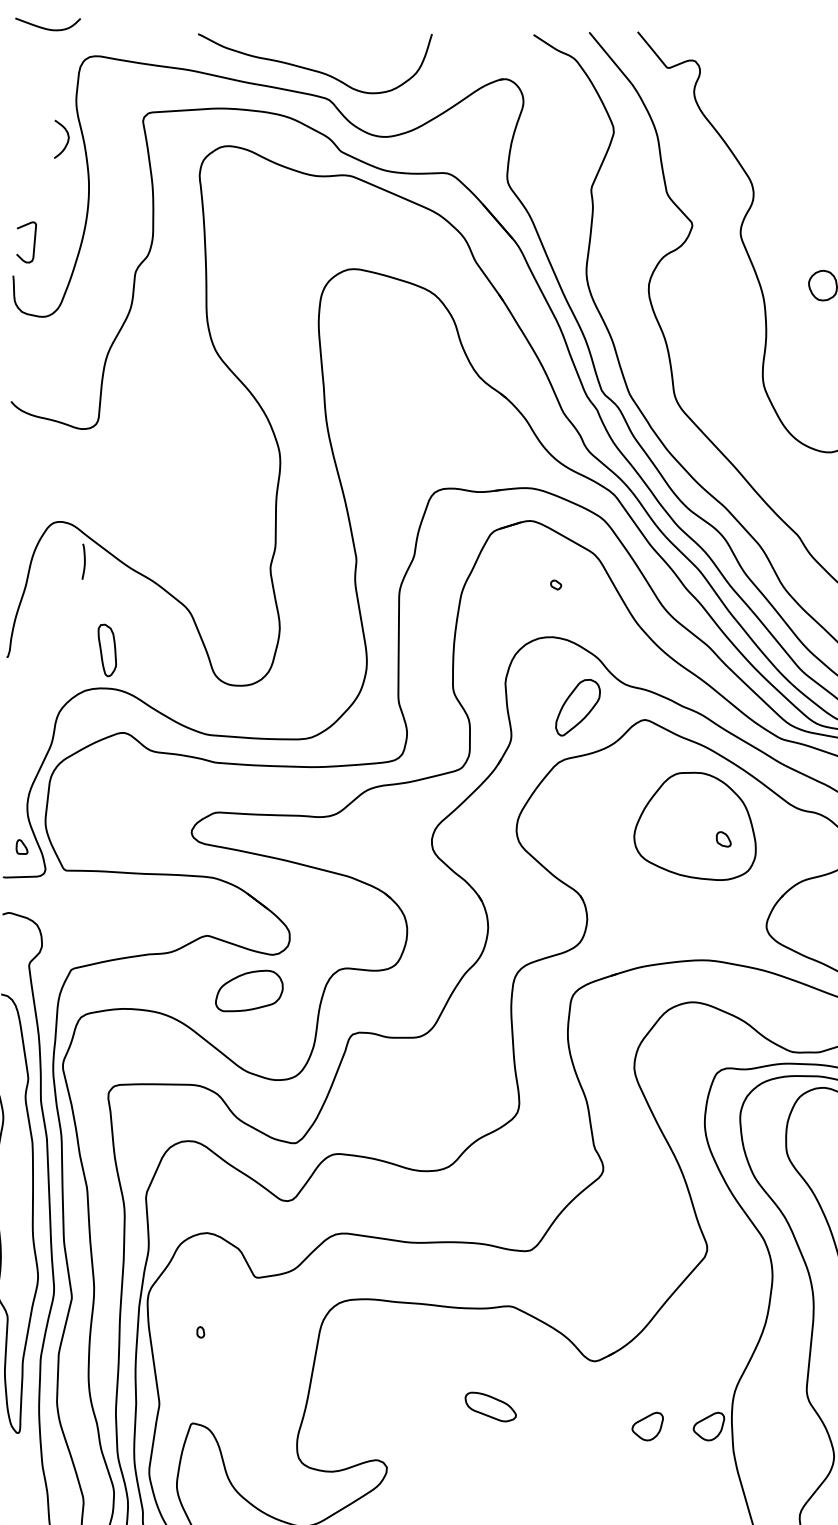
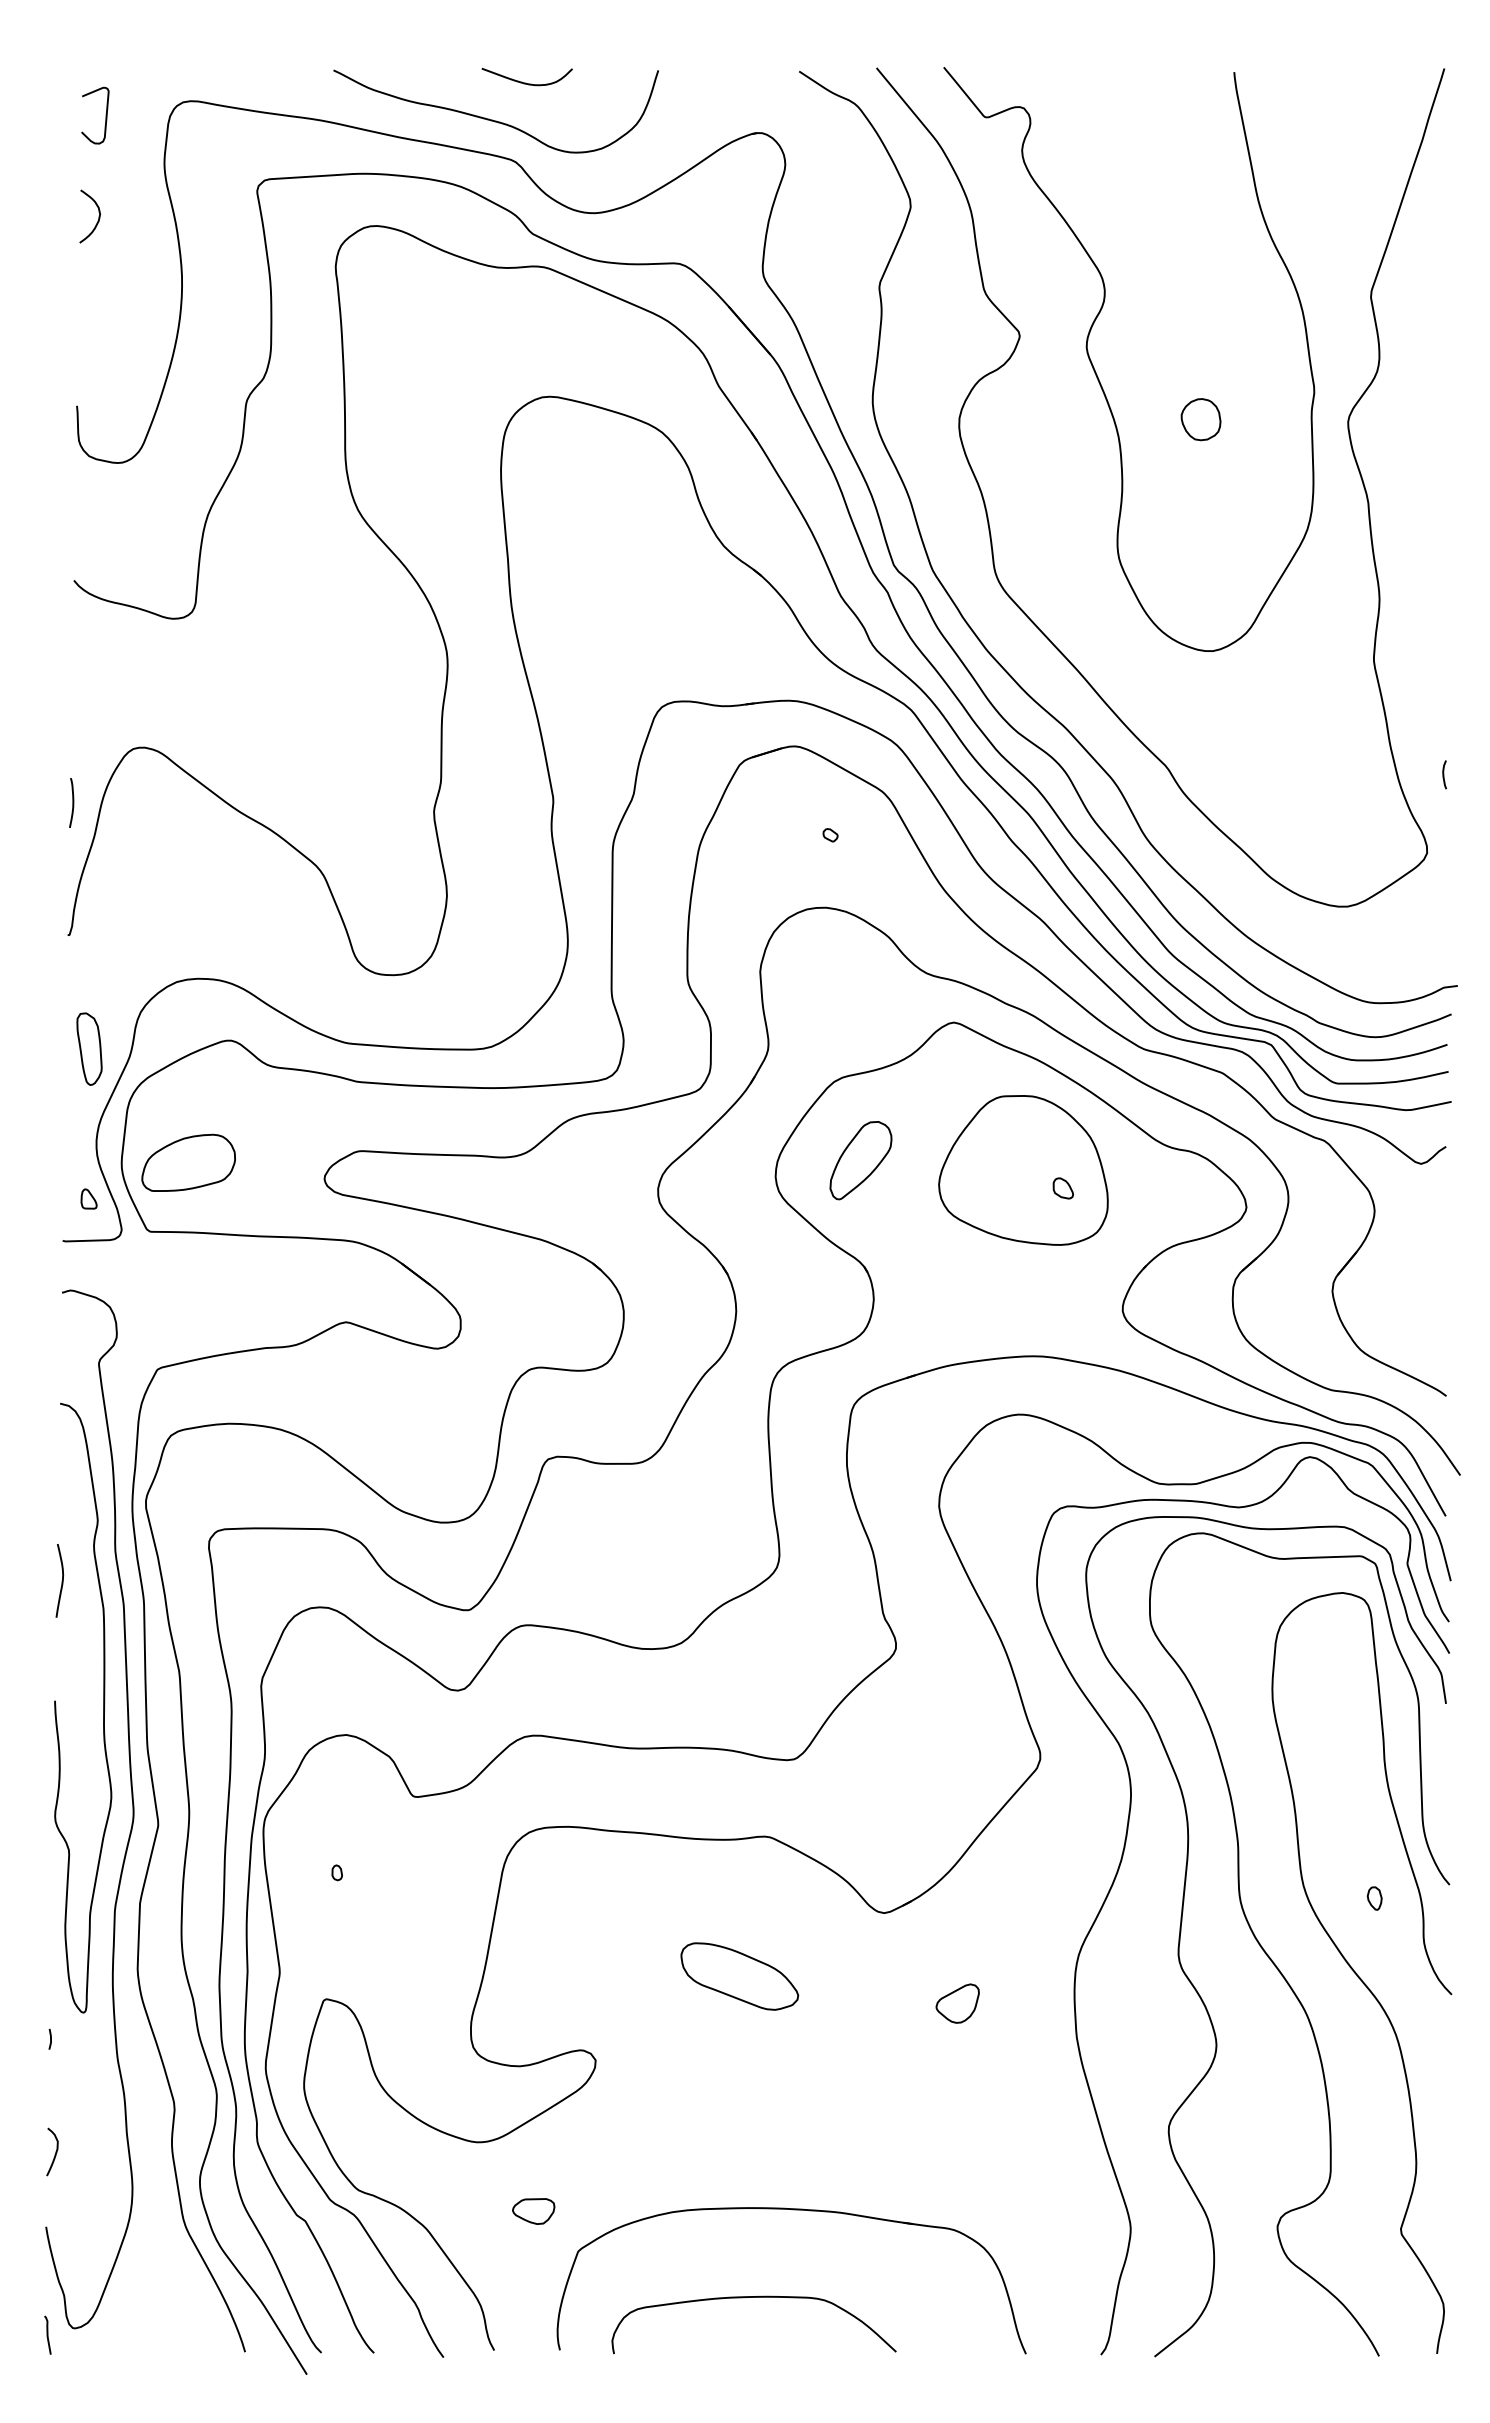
curve: (47, 28) -> (526, 82), moved
curve: (66, 142) -> (97, 220), moved
curve: (33, 242) -> (105, 115), moved
curve: (84, 561) -> (72, 802), moved
part: (107, 650) -> (89, 1048), moved
part: (577, 707) -> (860, 1160), moved
part: (249, 990) -> (188, 1162), moved
part: (490, 1407) -> (739, 1976), size x1.67
part: (708, 1426) -> (1042, 2003), removed

